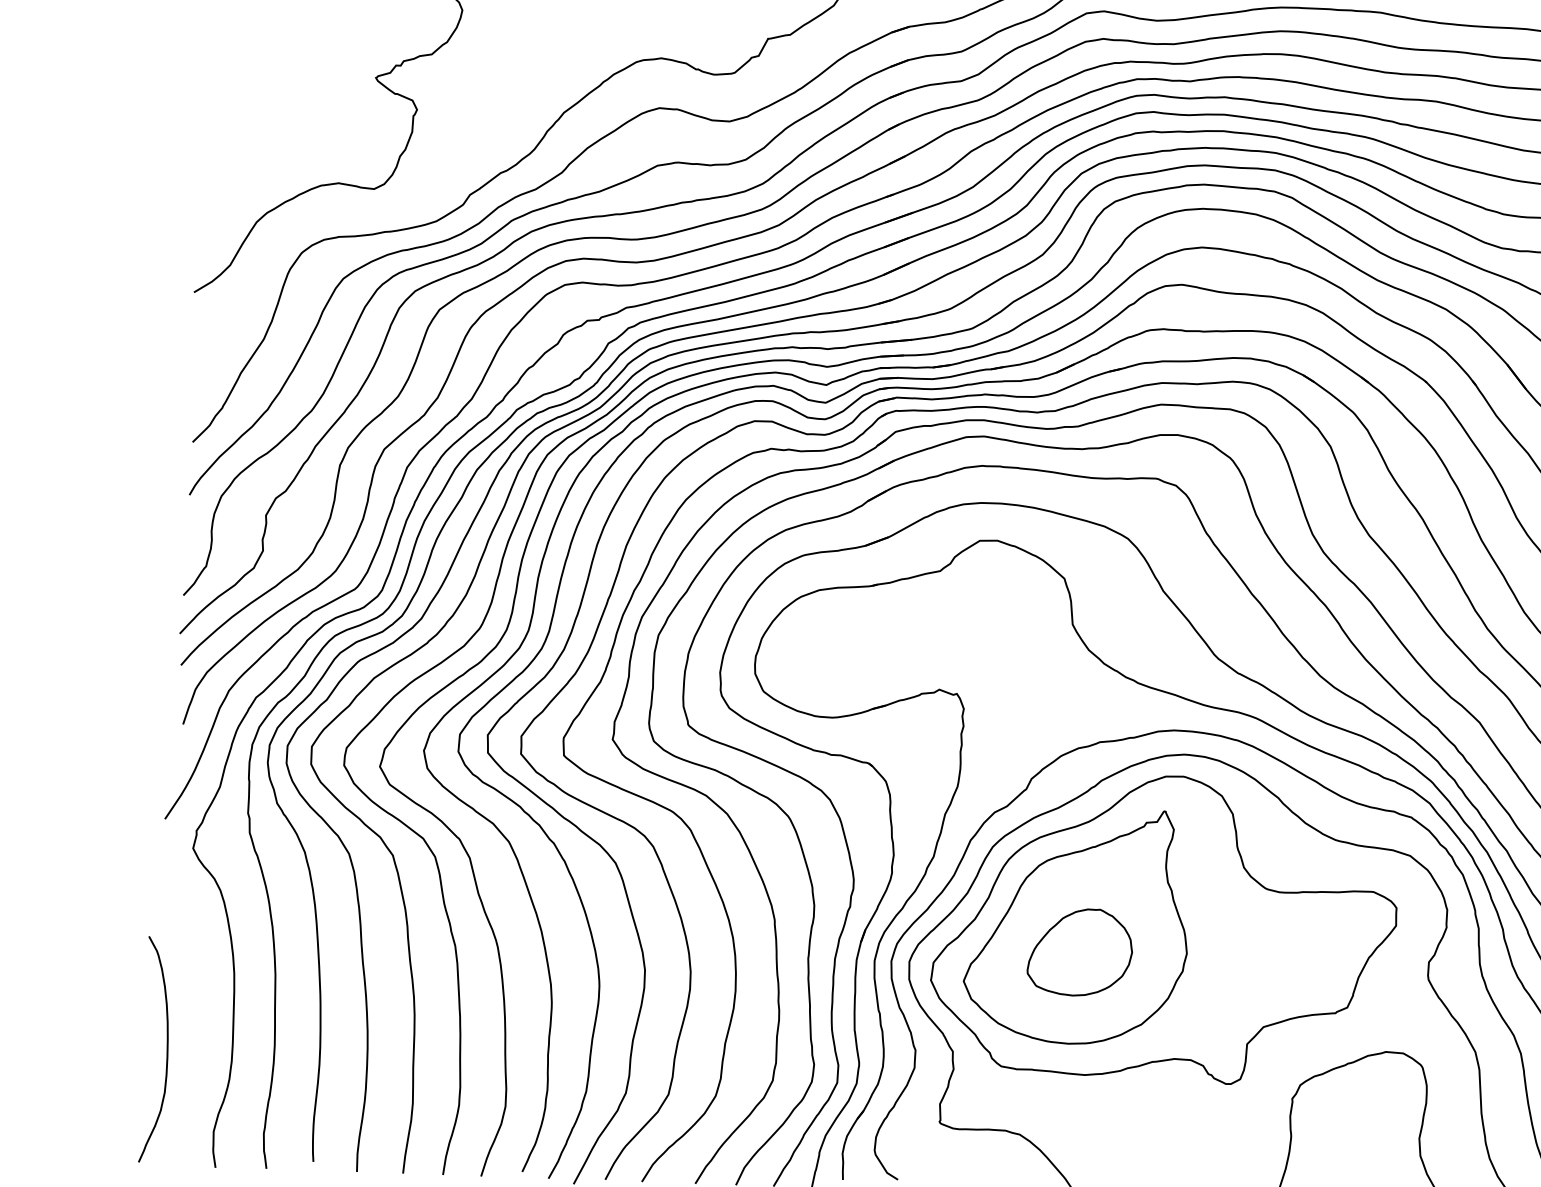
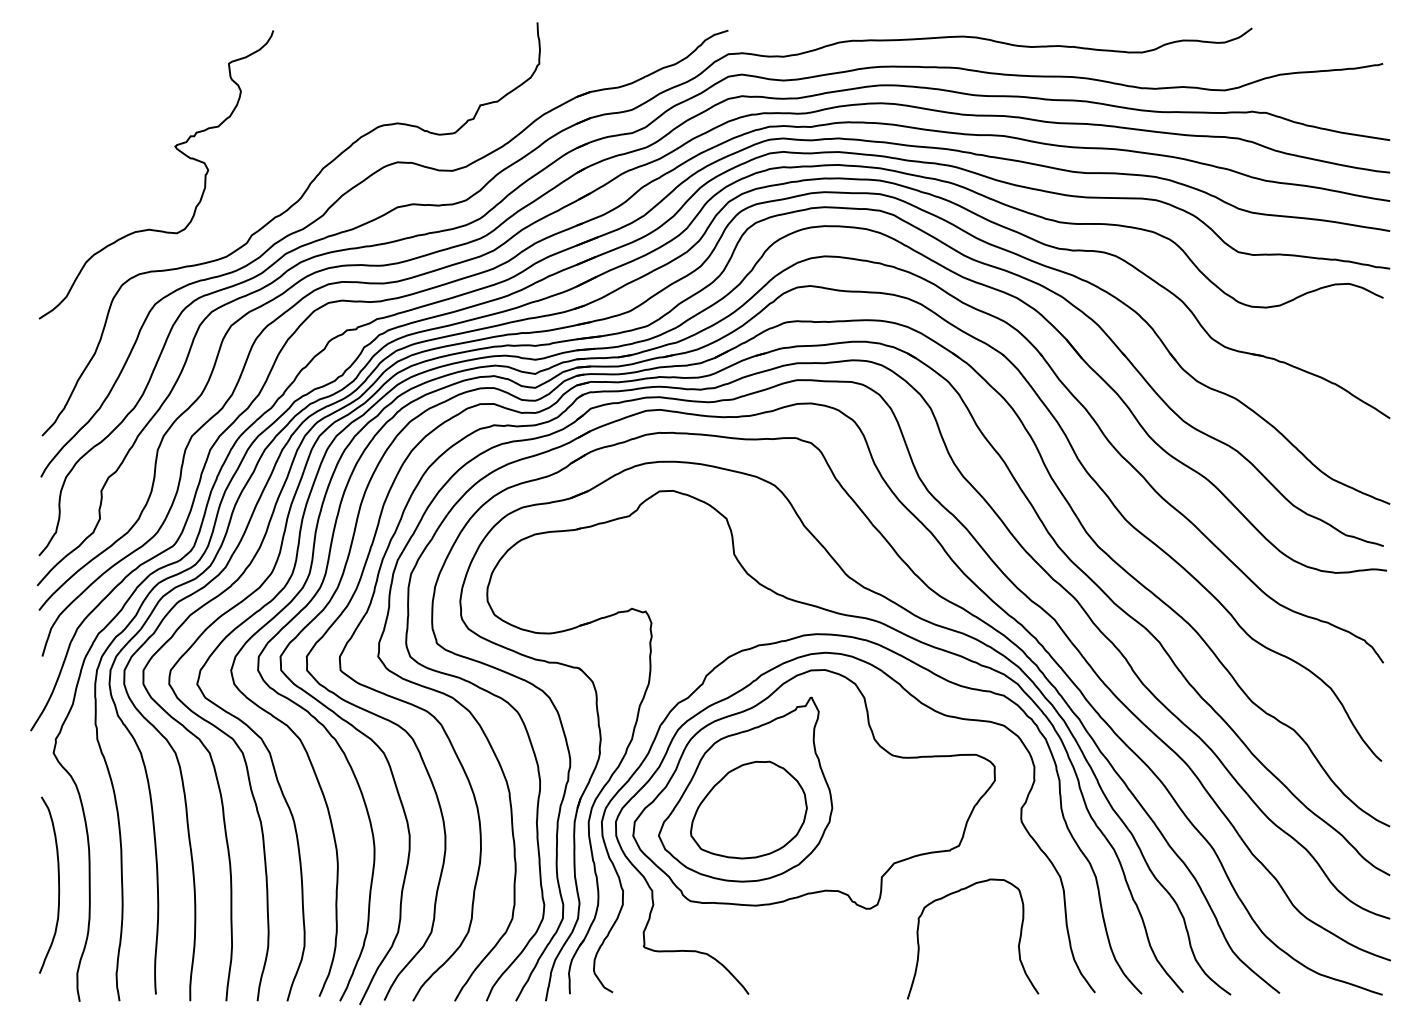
part: (1079, 951) -> (748, 809), size x1.43
curve: (166, 1049) -> (58, 884), moved

